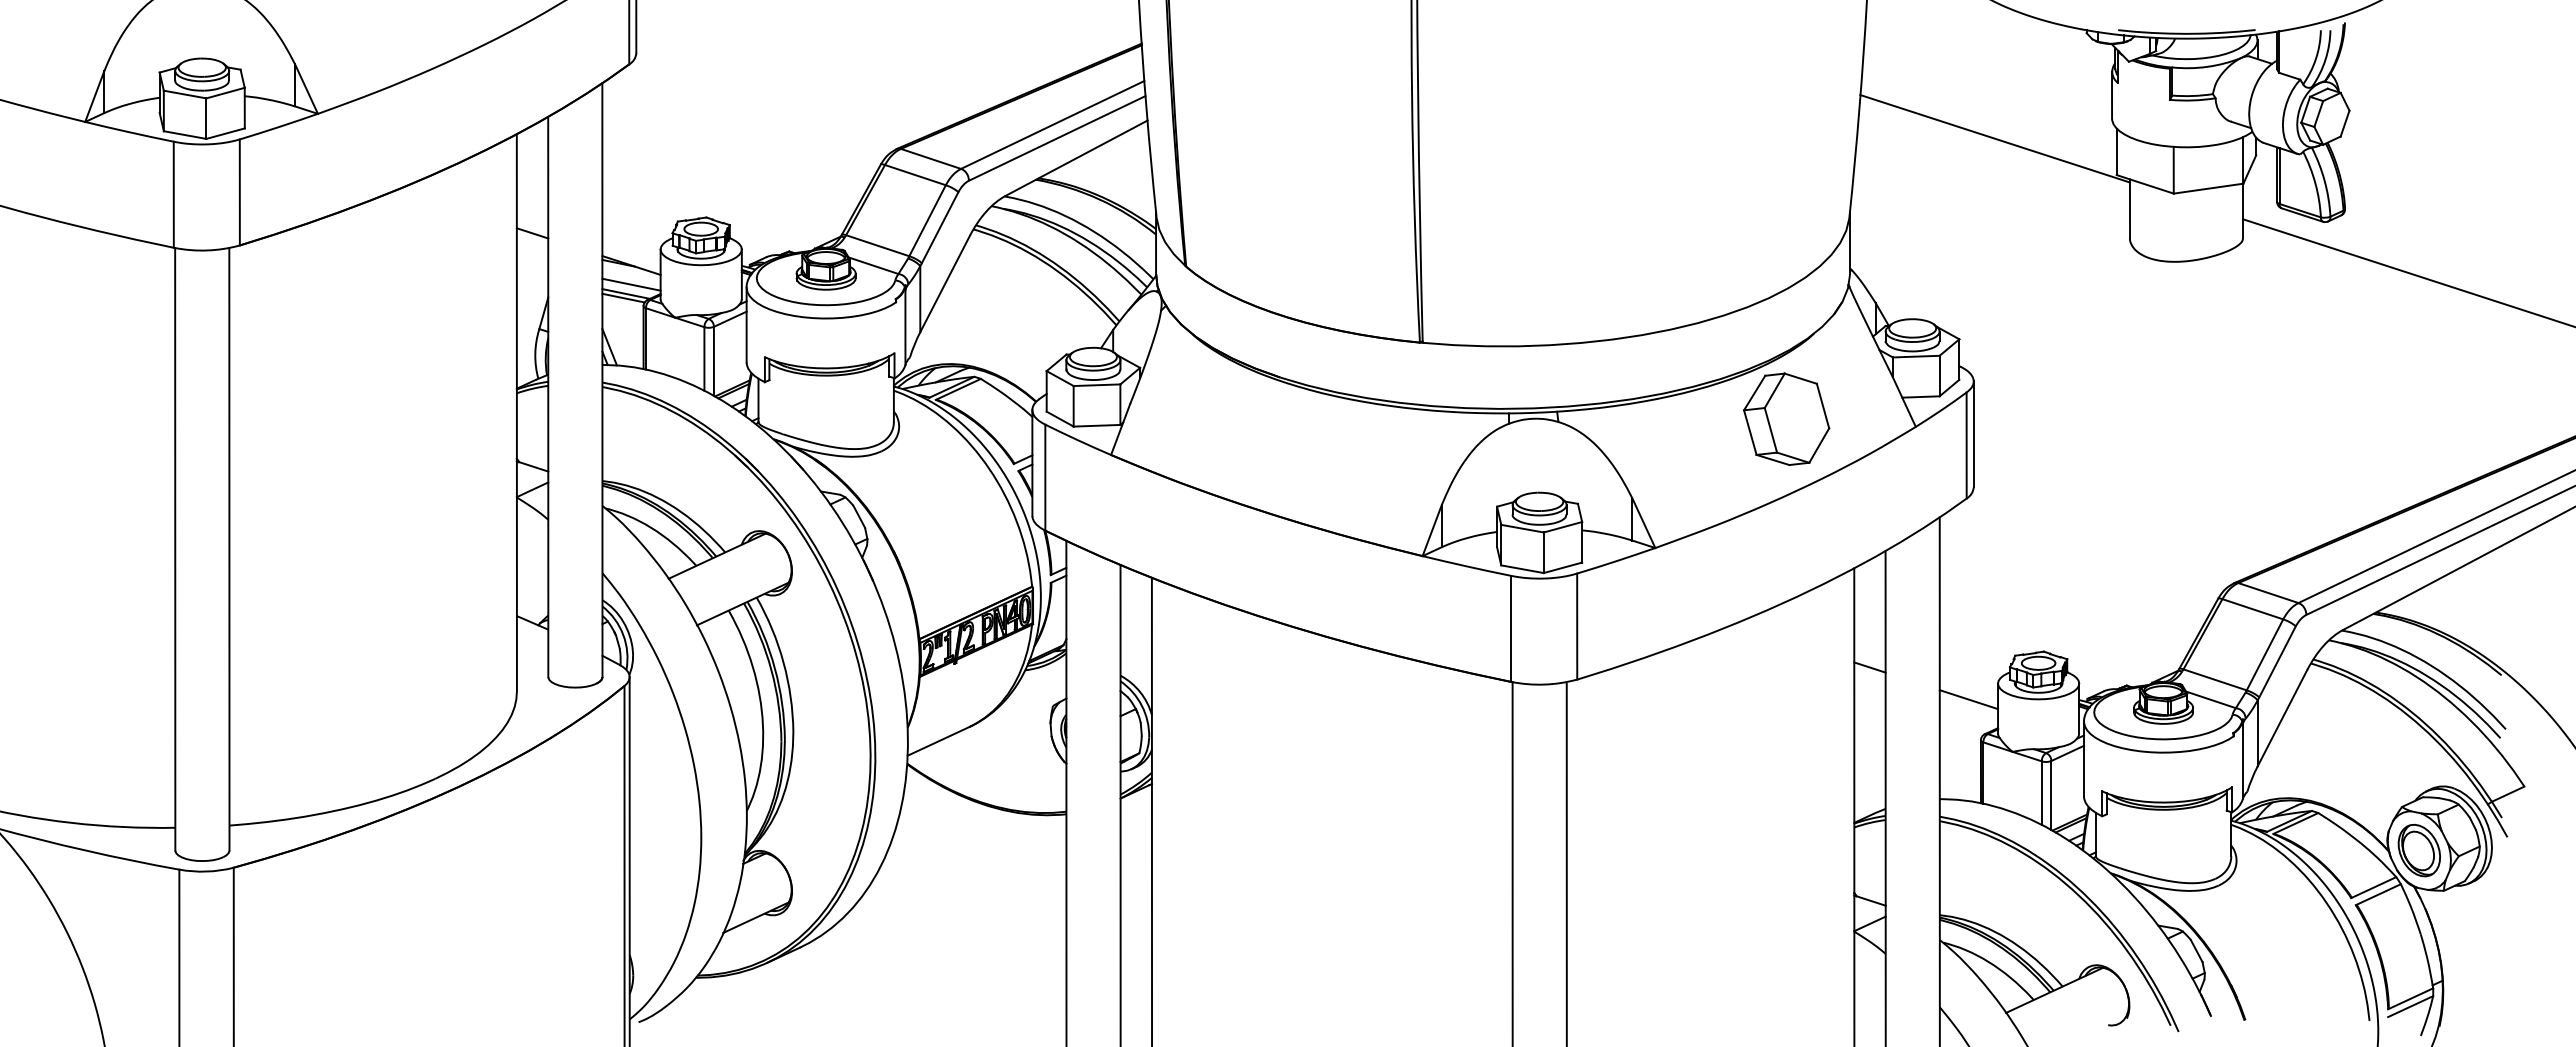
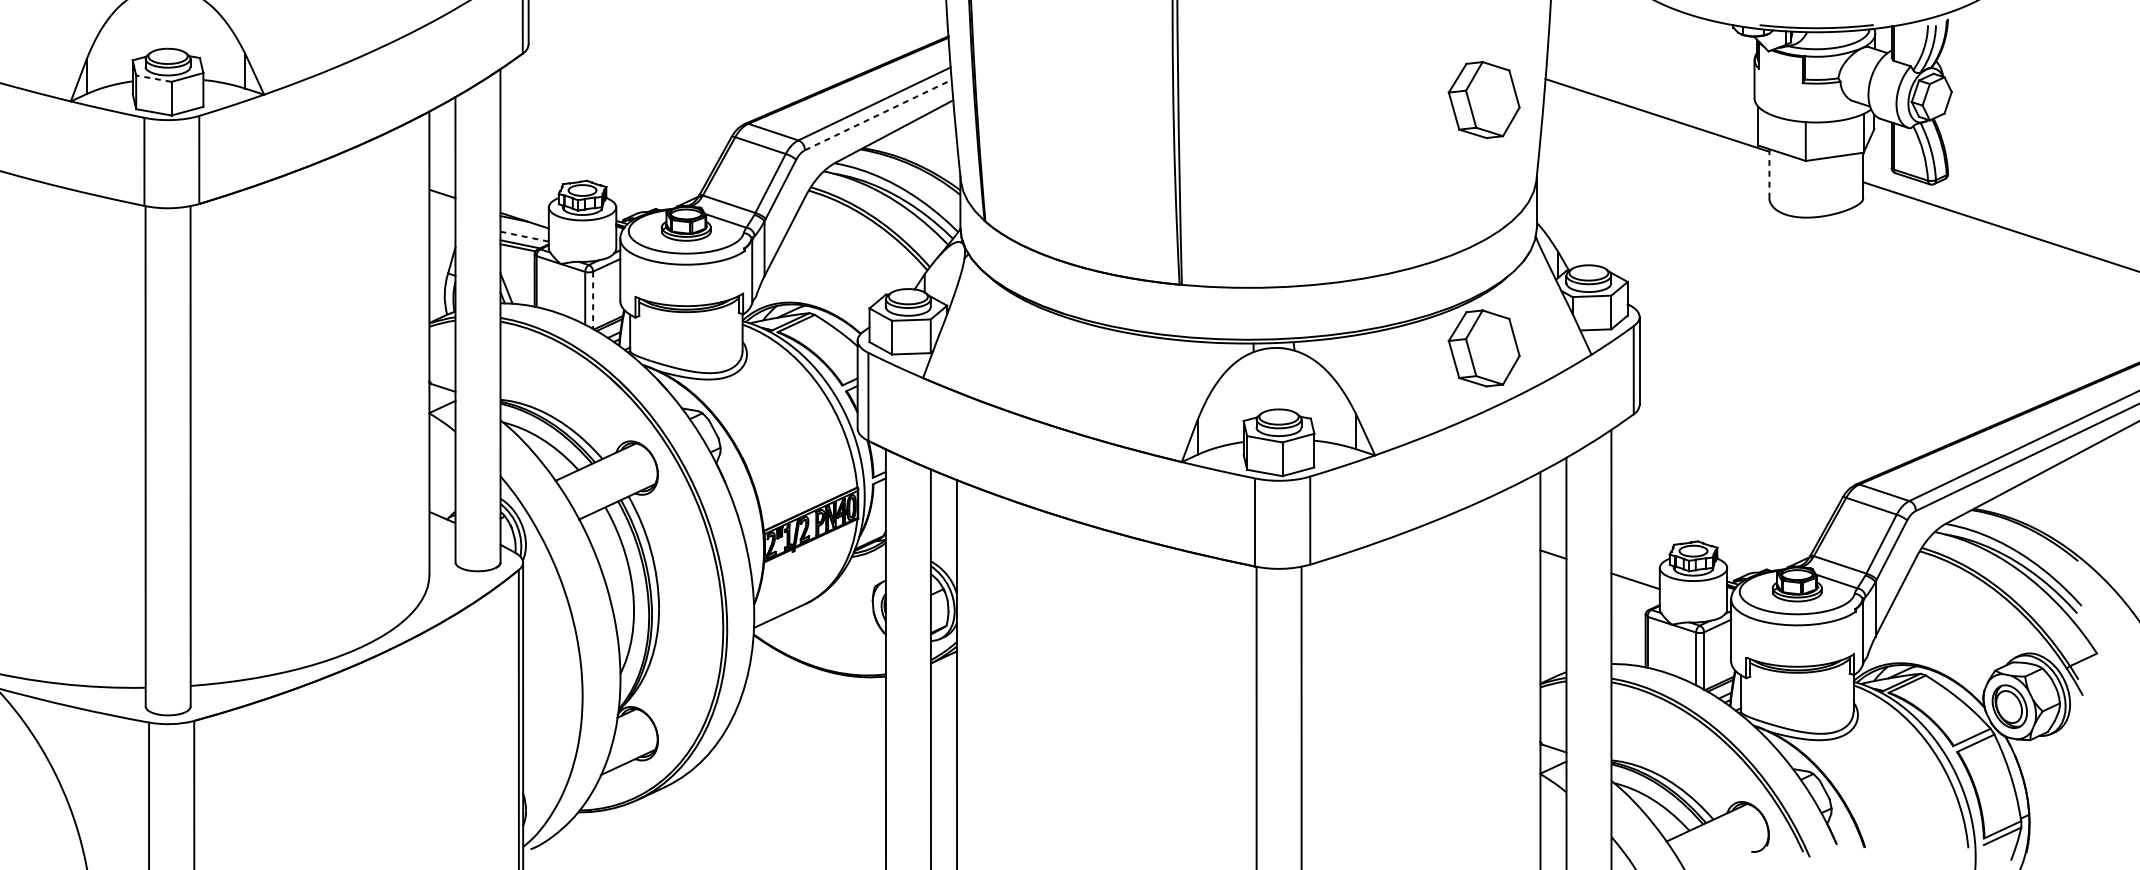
line: (185, 94) -> (154, 78), solid -> dashed
part: (1786, 119) -> (1484, 99), added
line: (1057, 138) -> (878, 115), solid -> dashed
line: (2129, 209) -> (1769, 174), solid -> dashed
line: (631, 284) -> (524, 236), solid -> dashed
line: (713, 361) -> (592, 300), solid -> dashed

